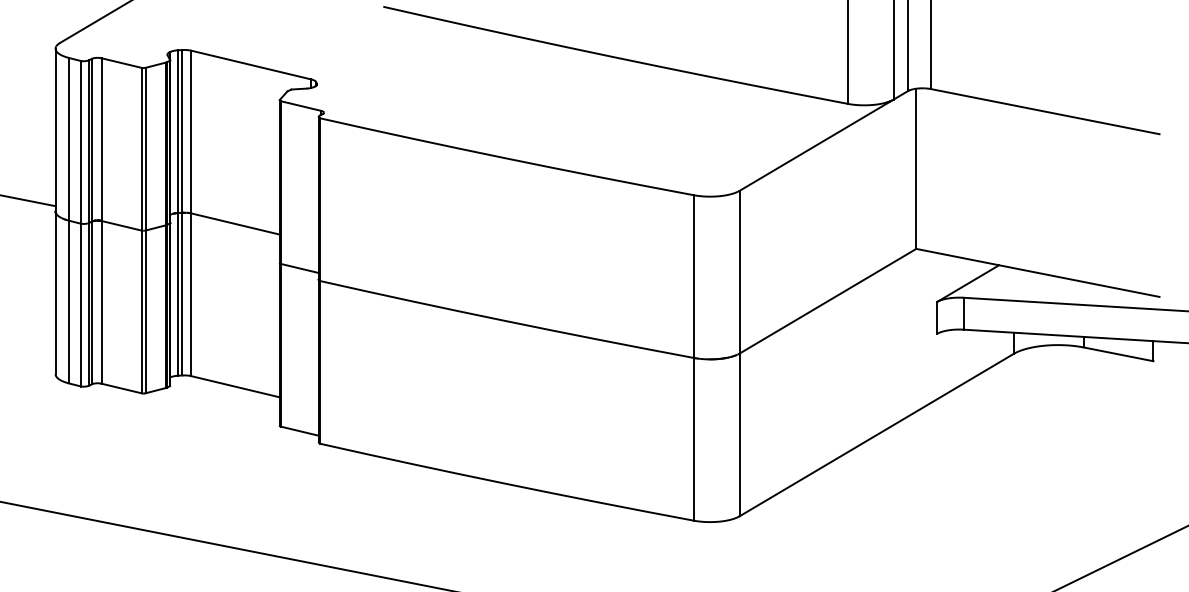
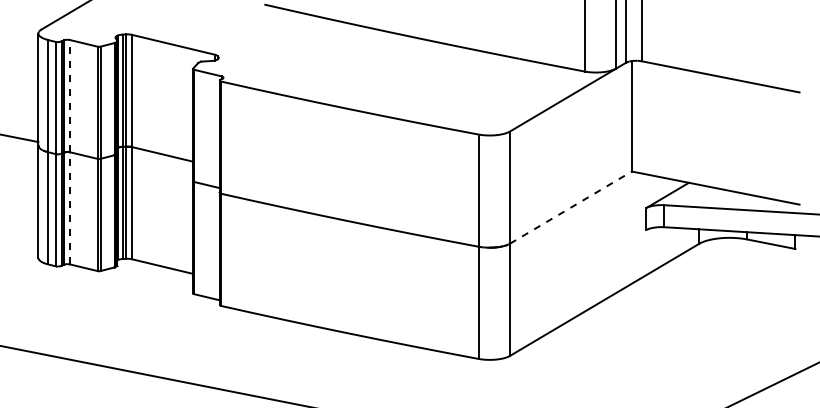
line: (102, 219) -> (70, 151), solid -> dashed
line: (827, 301) -> (570, 207), solid -> dashed

